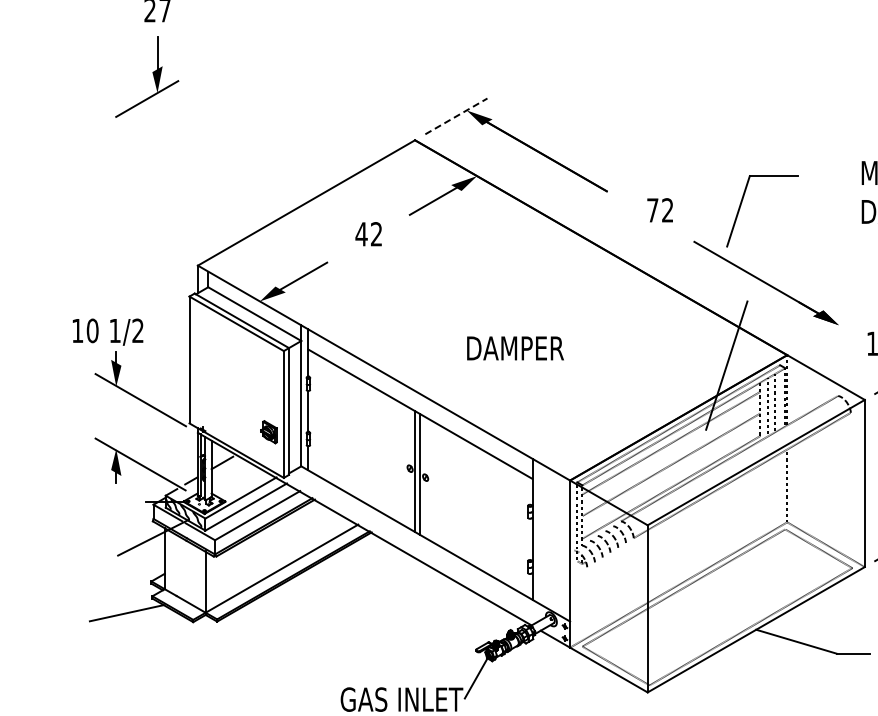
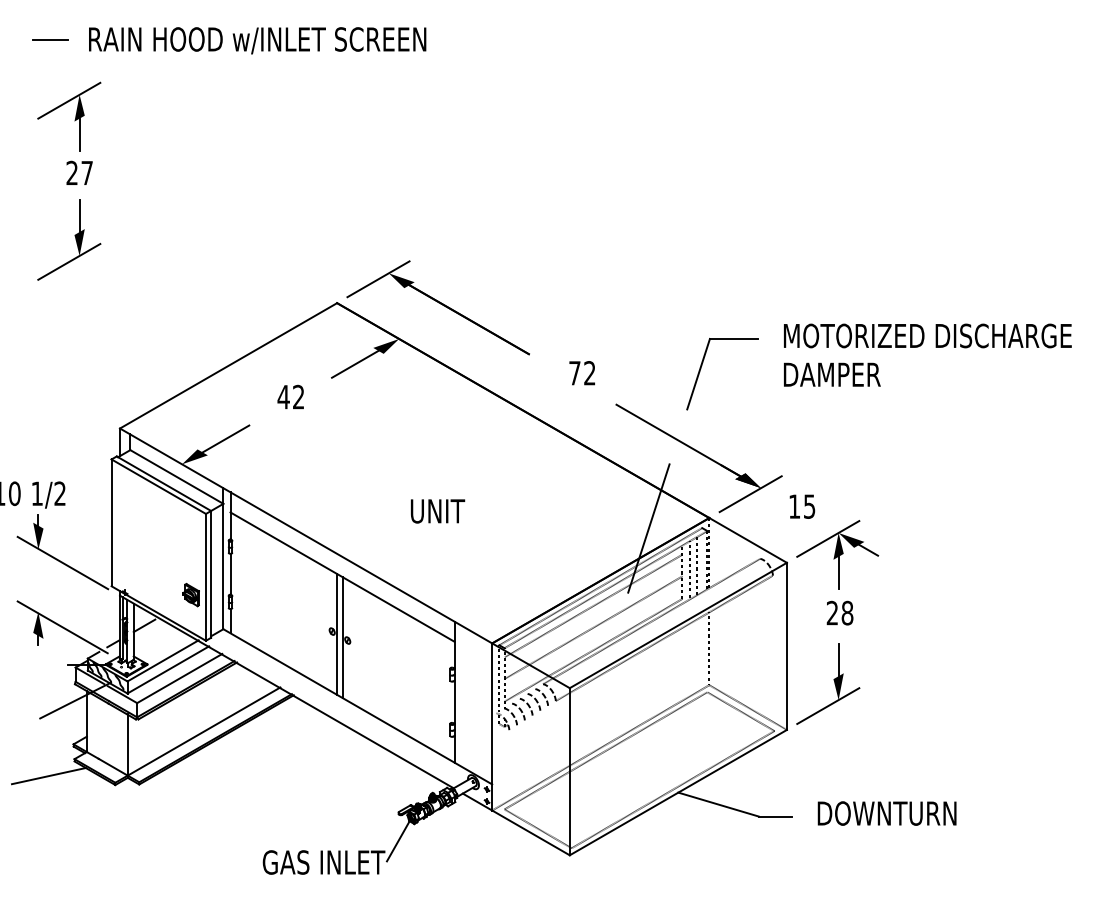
line: (456, 116) -> (378, 279), dashed -> solid
part: (741, 206) -> (701, 369), moved
line: (828, 331) -> (750, 494), added
text: (515, 348) -> (437, 511), DAMPER -> UNIT

